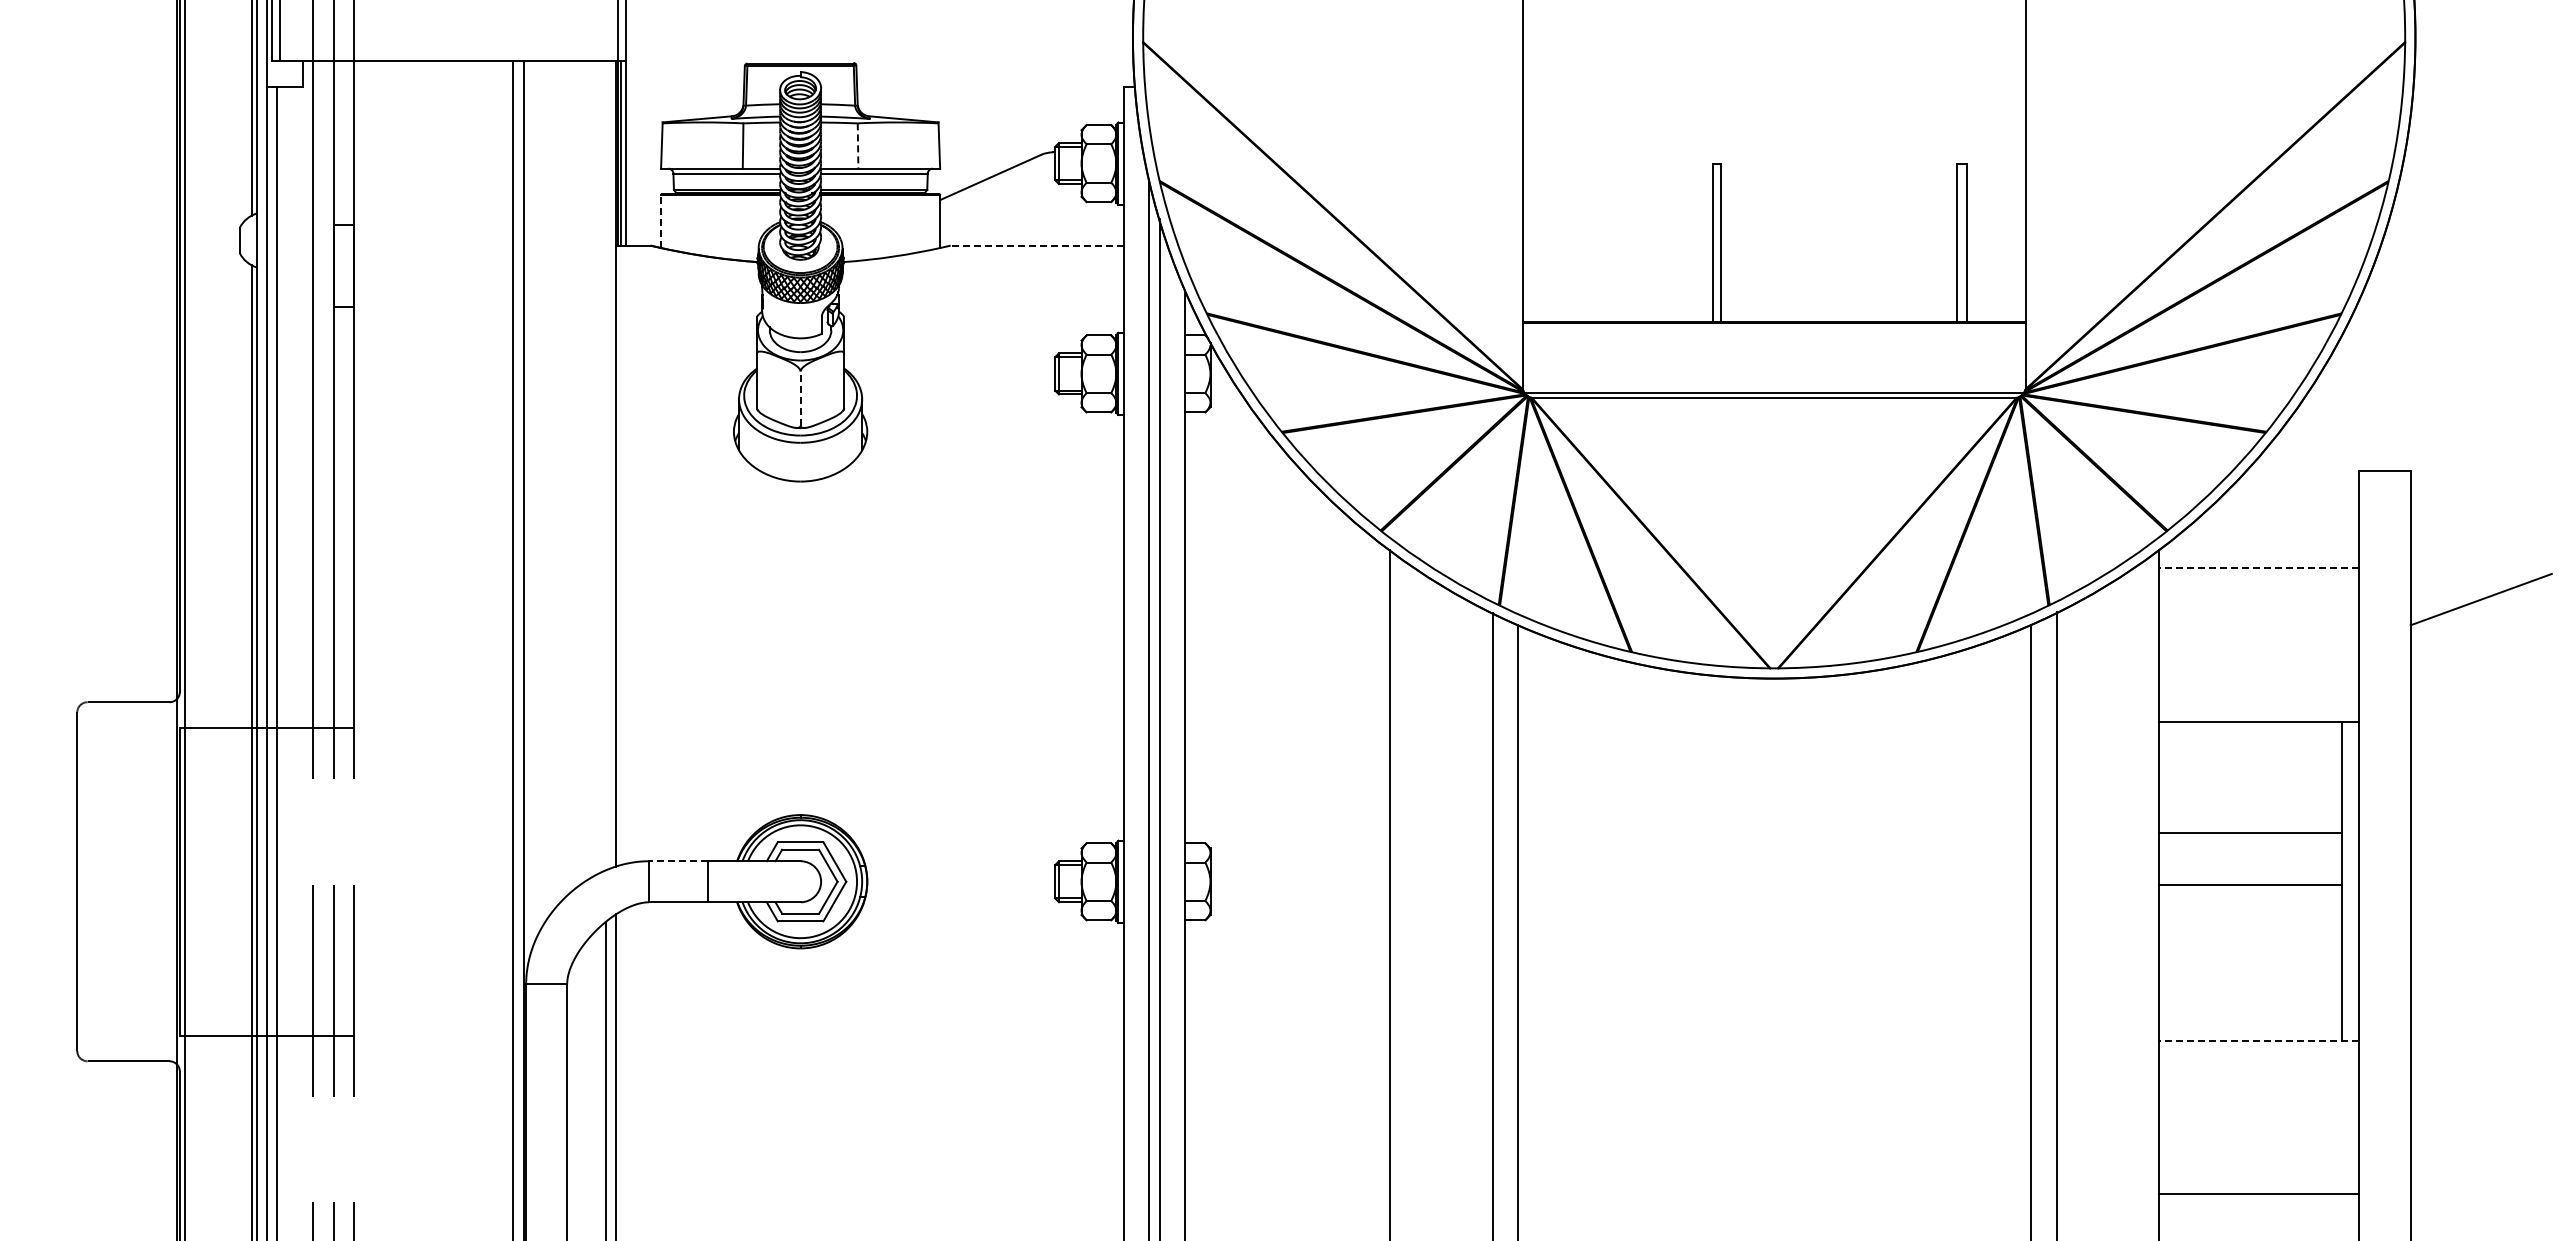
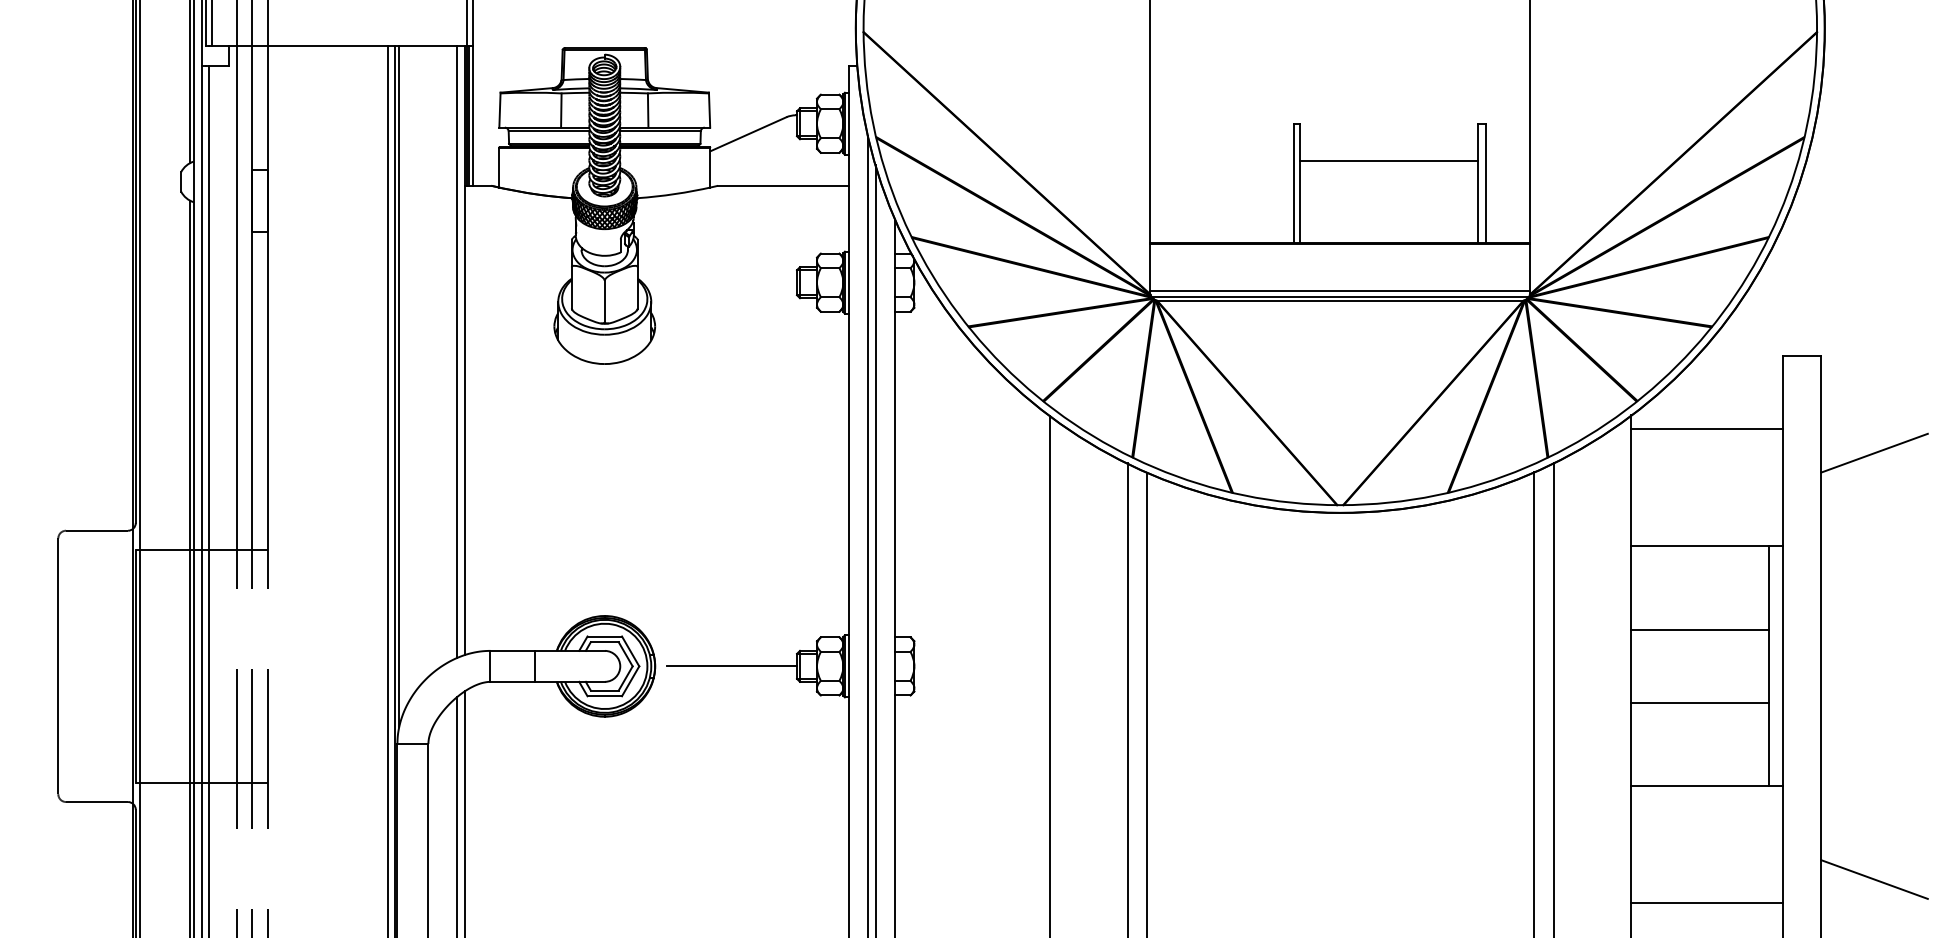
line: (858, 146) -> (648, 110), dashed -> solid
line: (1838, 212) -> (1388, 160), added
line: (660, 221) -> (498, 167), dashed -> solid
line: (1037, 245) -> (783, 185), dashed -> solid
line: (1773, 384) -> (1339, 290), added
line: (800, 398) -> (604, 301), dashed -> solid
line: (605, 465) -> (457, 351), added
line: (528, 510) -> (399, 385), added
line: (2258, 568) -> (1706, 429), dashed -> solid
line: (678, 861) -> (512, 651), dashed -> solid
line: (968, 881) -> (731, 666), added
line: (2250, 885) -> (1700, 703), moved
line: (2258, 1040) -> (1706, 786), dashed -> solid
line: (2480, 1163) -> (1873, 879), added

